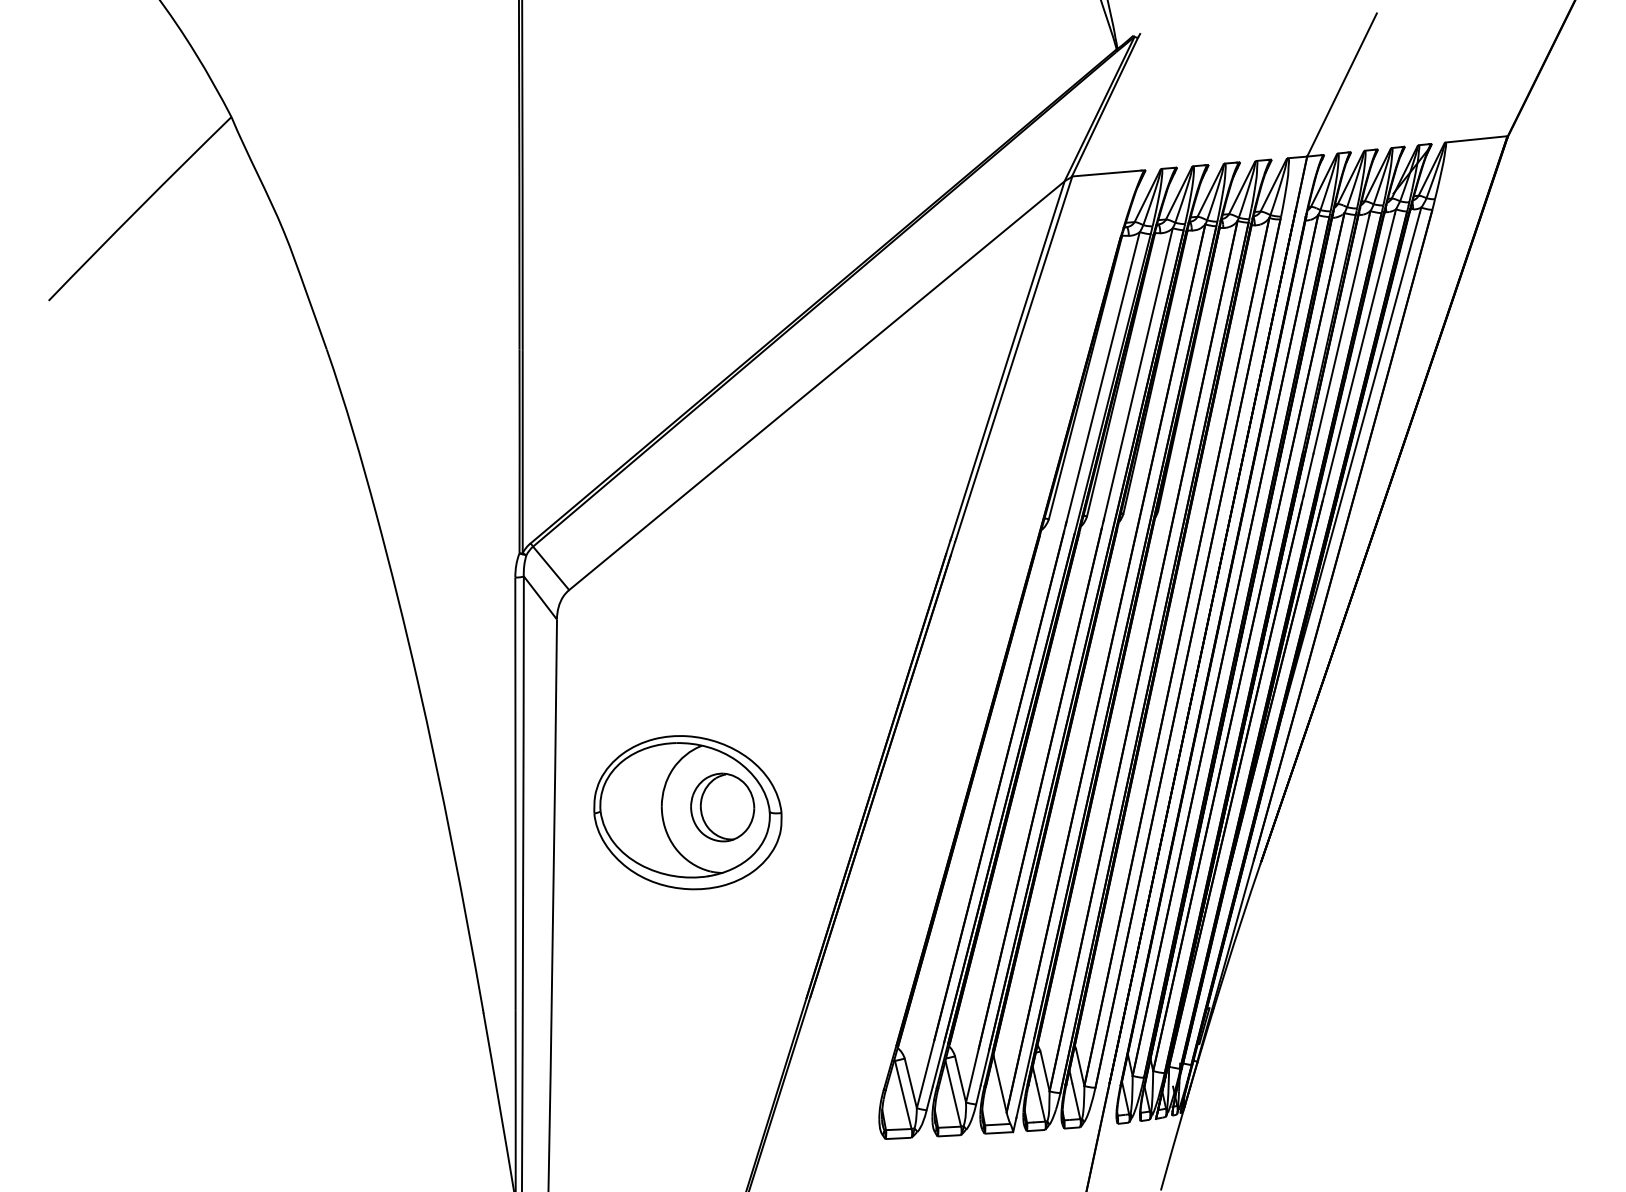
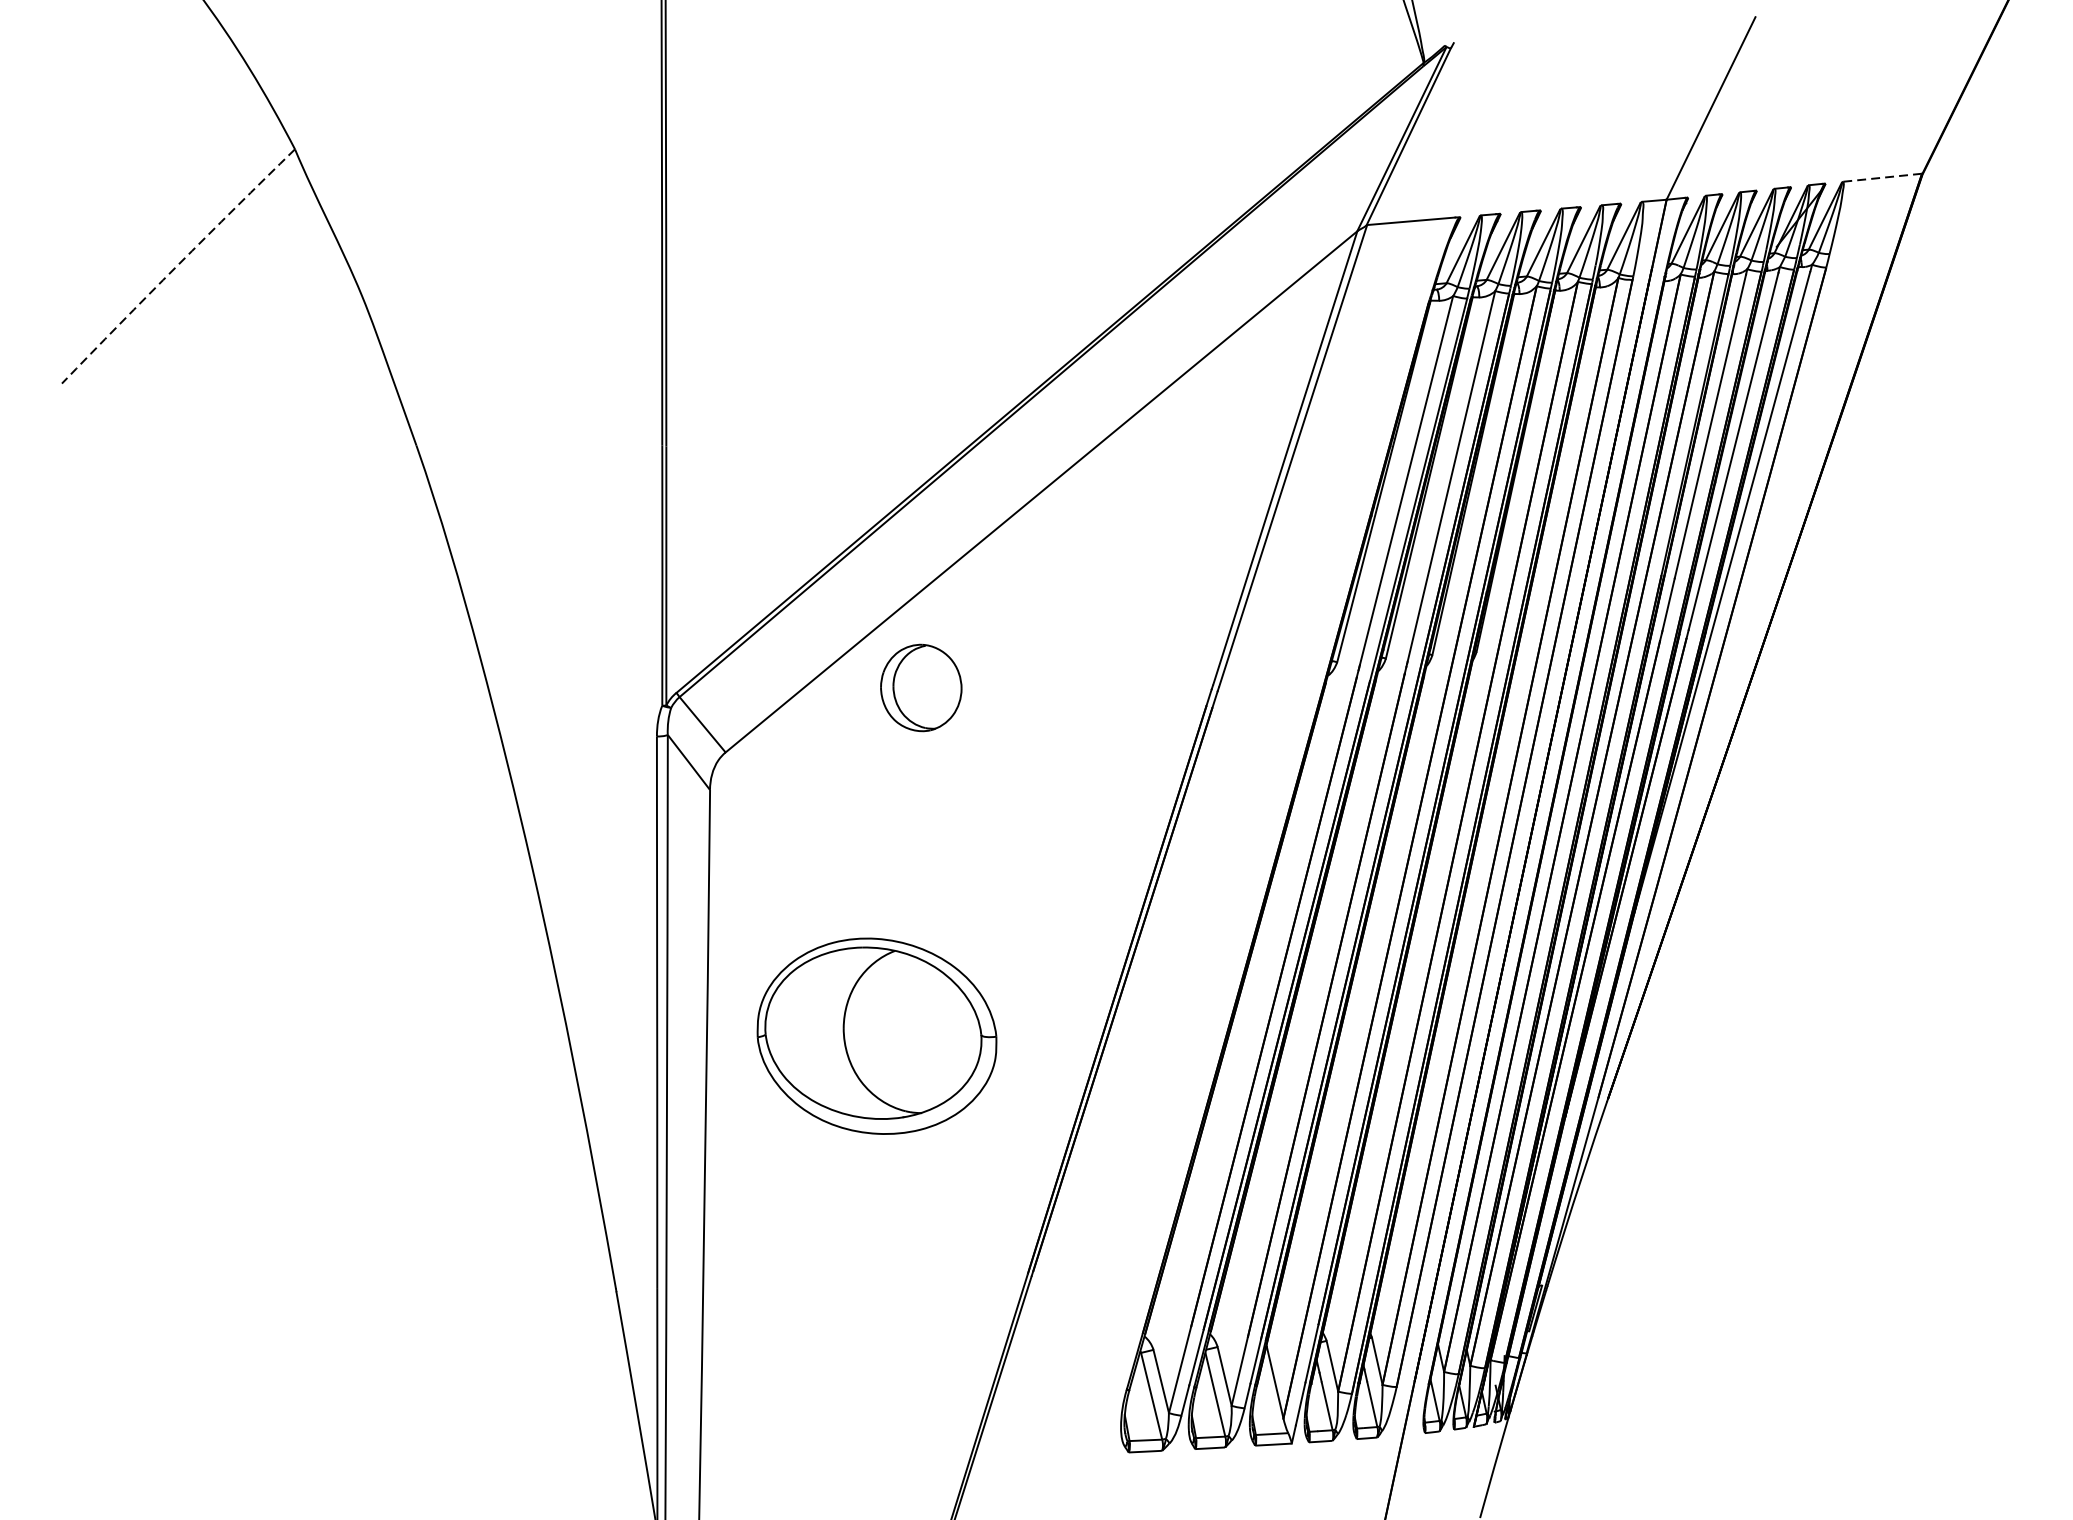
line: (1476, 139) -> (1882, 177), solid -> dashed
arc: (139, 208) -> (177, 265), solid -> dashed
part: (722, 807) -> (921, 687), moved

